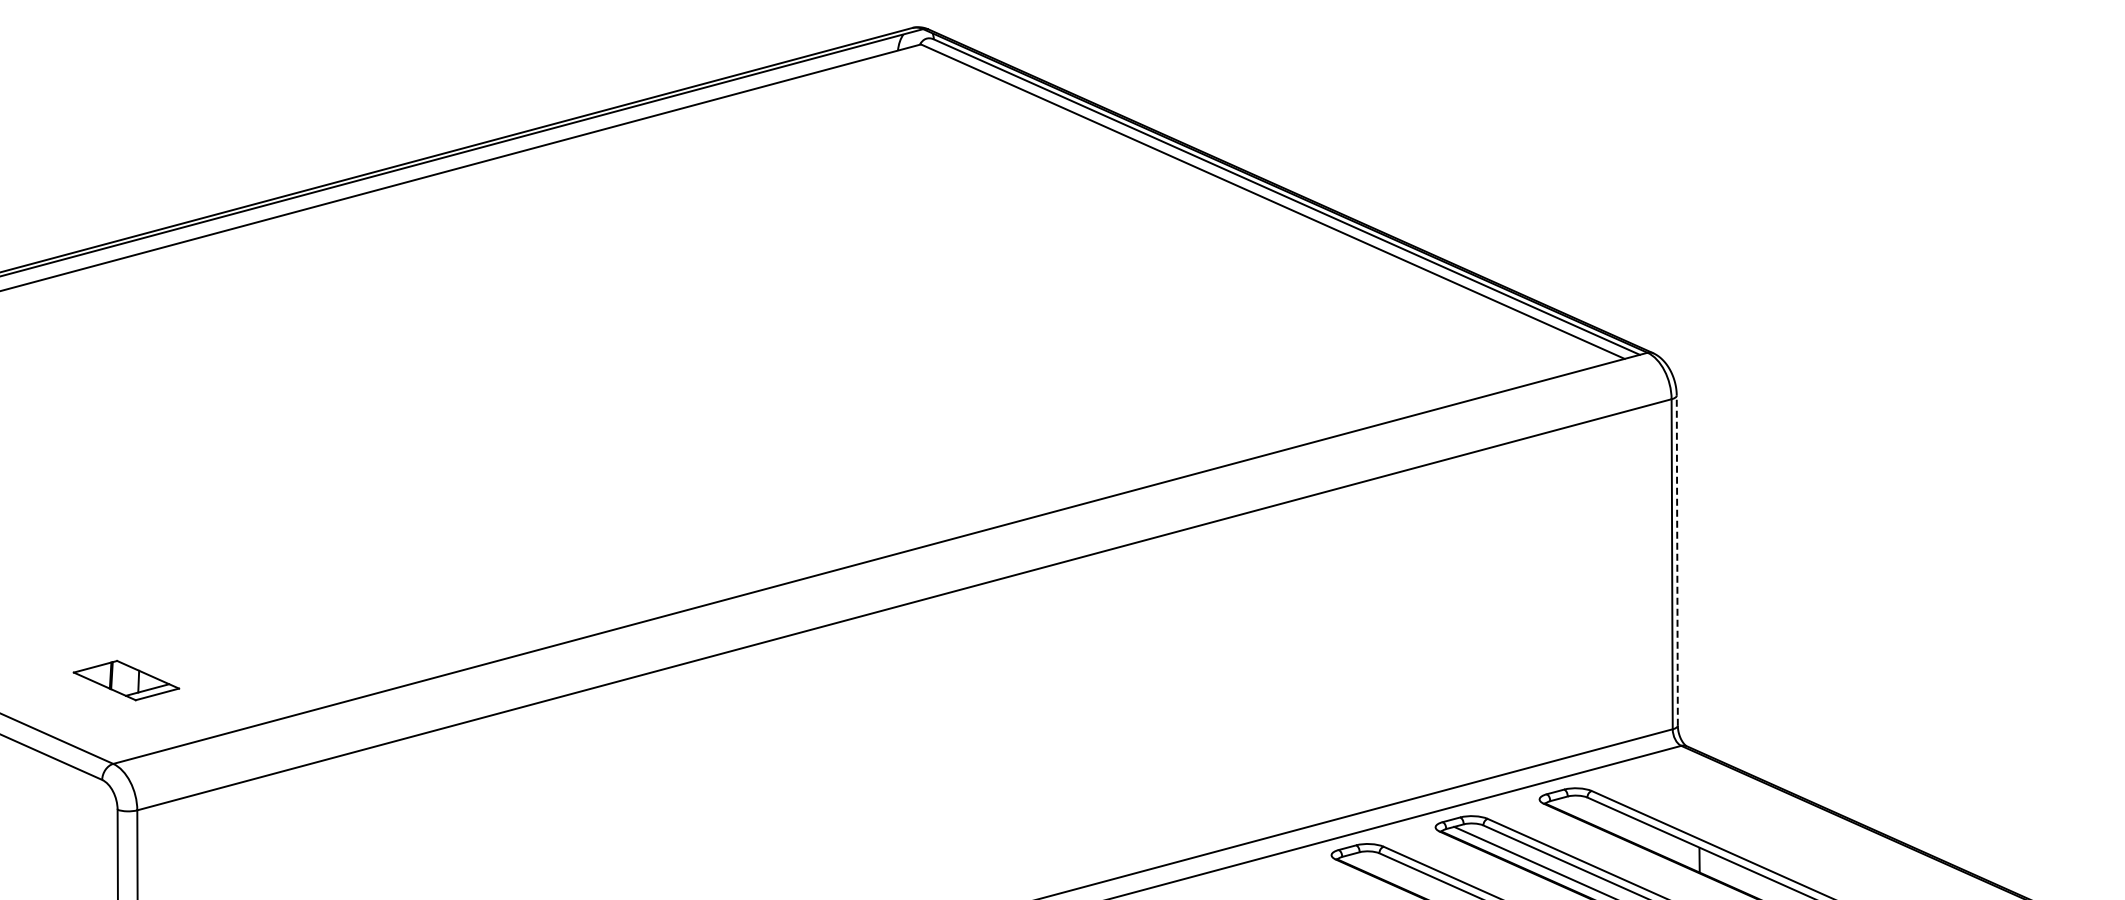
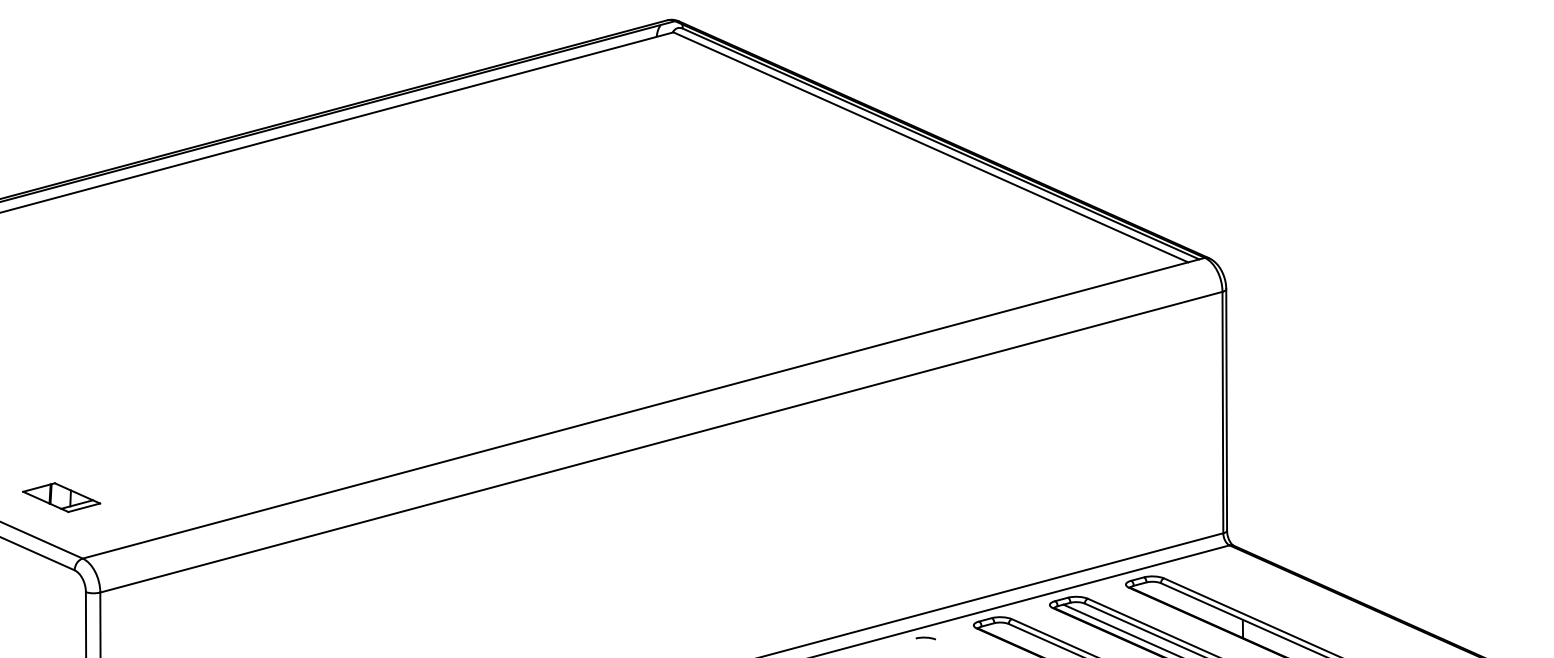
line: (1677, 560) -> (1226, 409), dashed -> solid
part: (126, 680) -> (61, 497), moved
curve: (1265, 872) -> (925, 638), added

